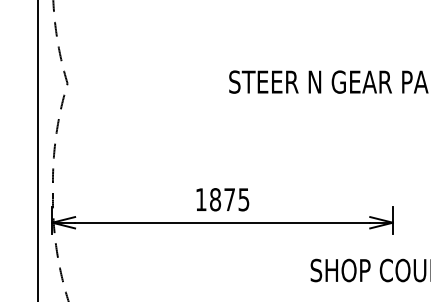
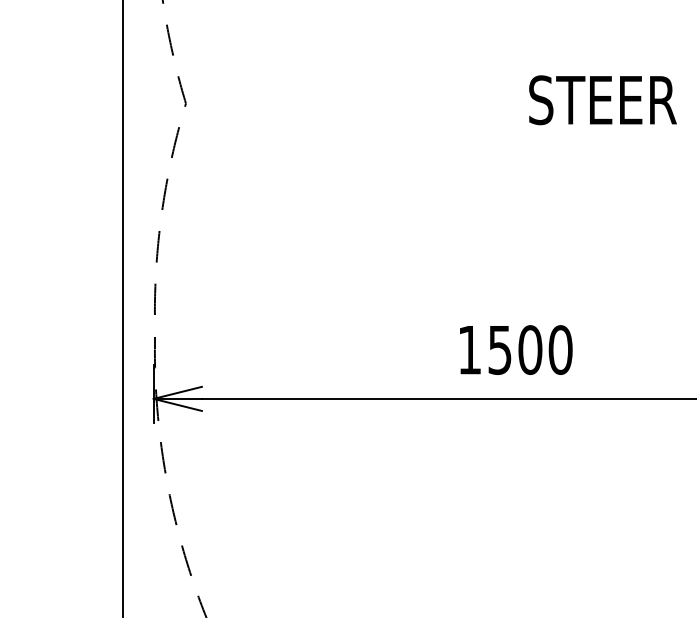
text: (229, 199) -> (529, 349), 1875 -> 1500

